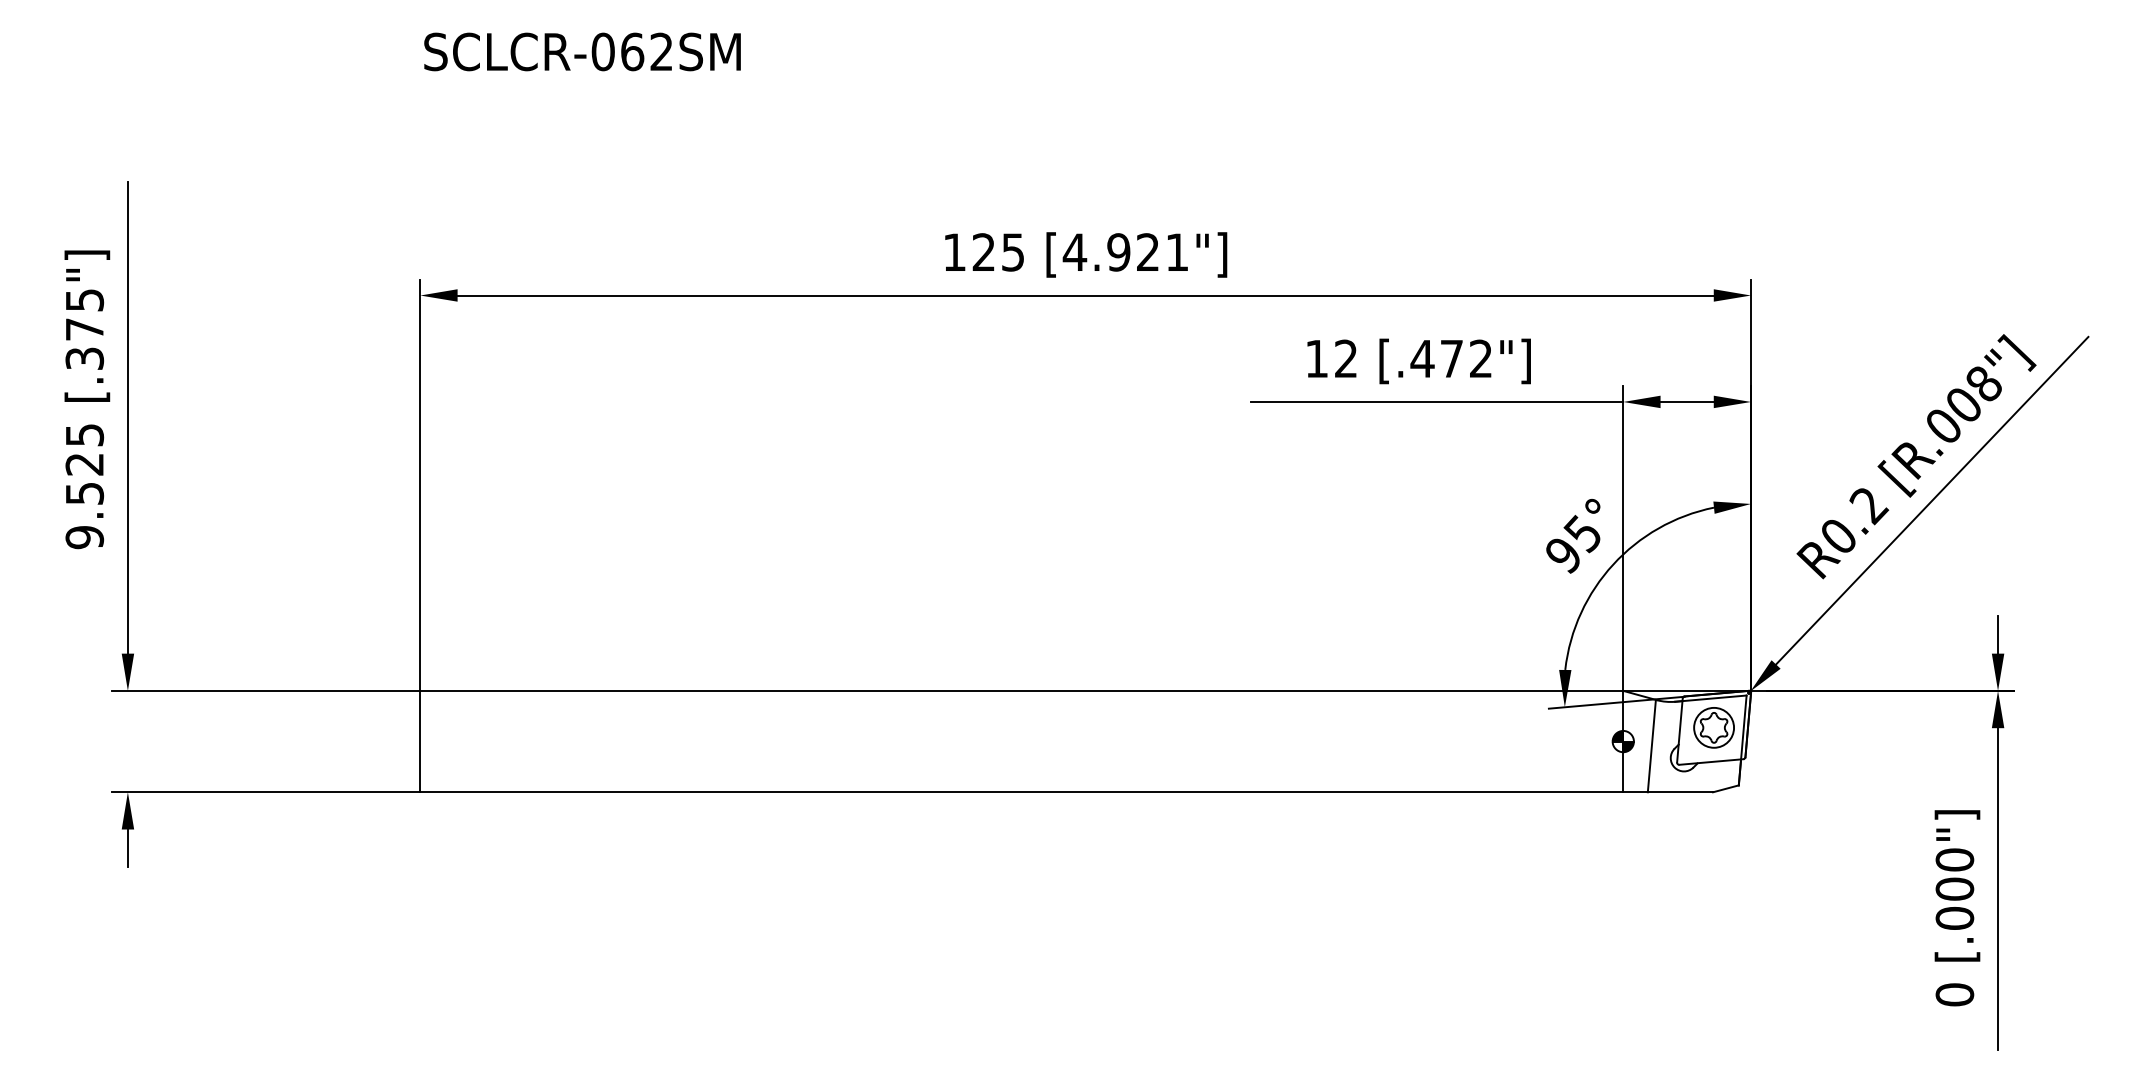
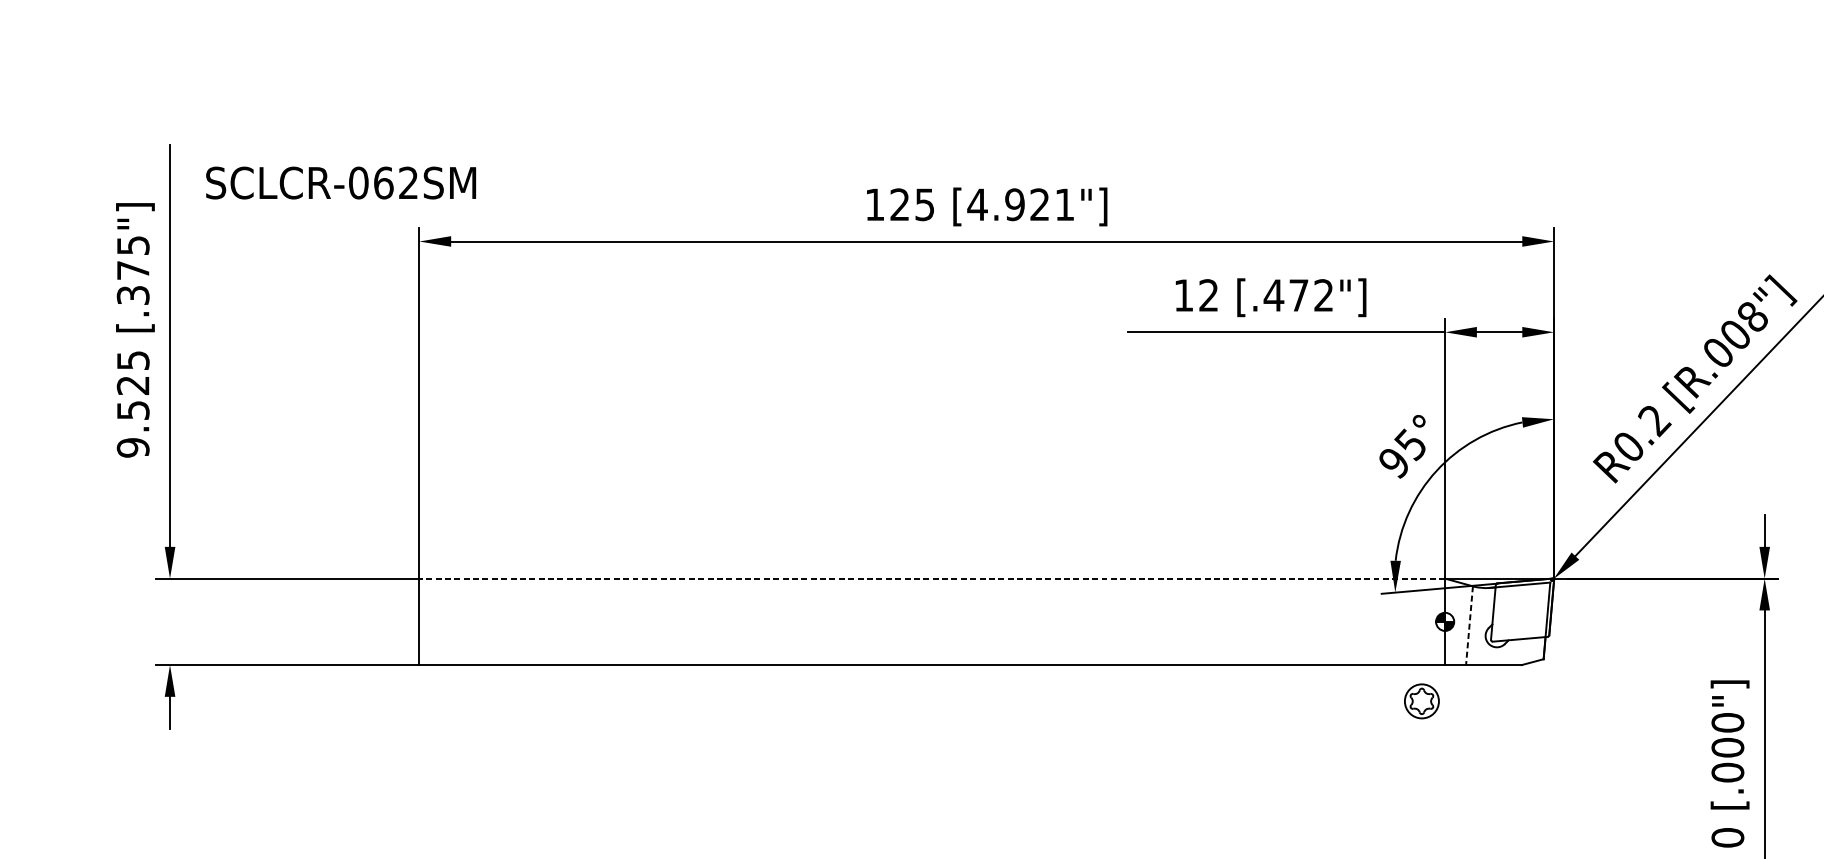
text: (582, 51) -> (341, 182), moved
line: (1021, 690) -> (931, 578), solid -> dashed
part: (1713, 727) -> (1421, 701), moved
line: (1651, 746) -> (1469, 626), solid -> dashed

